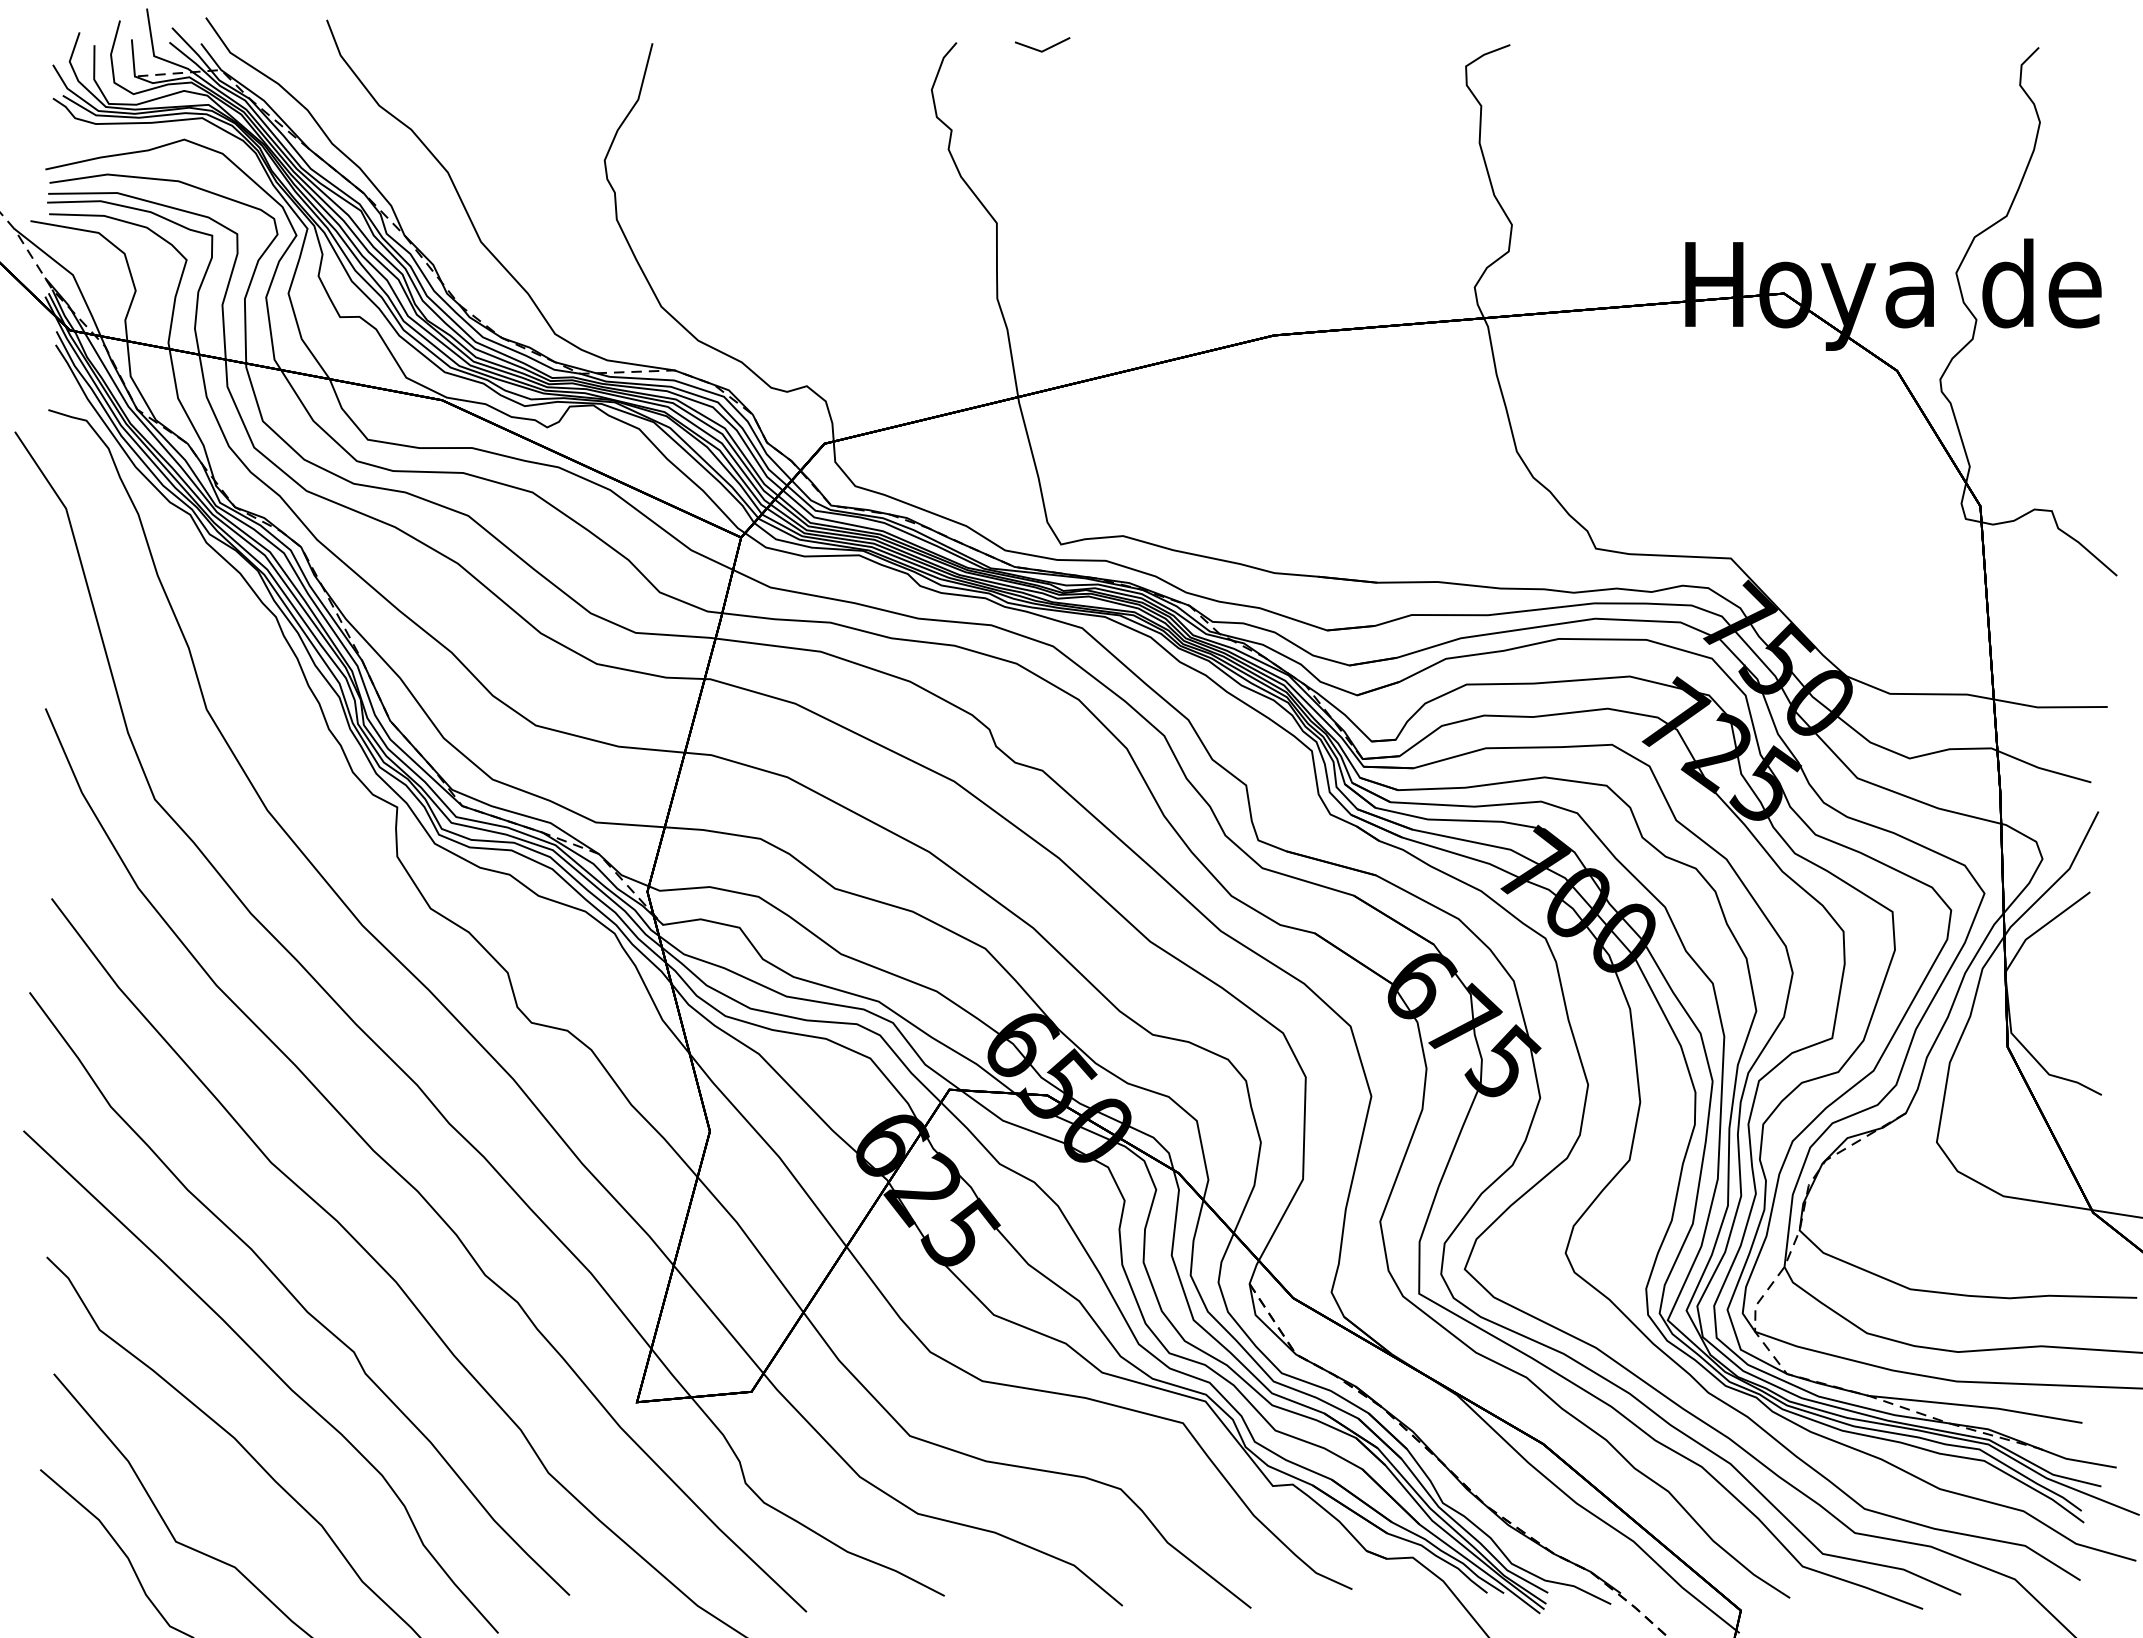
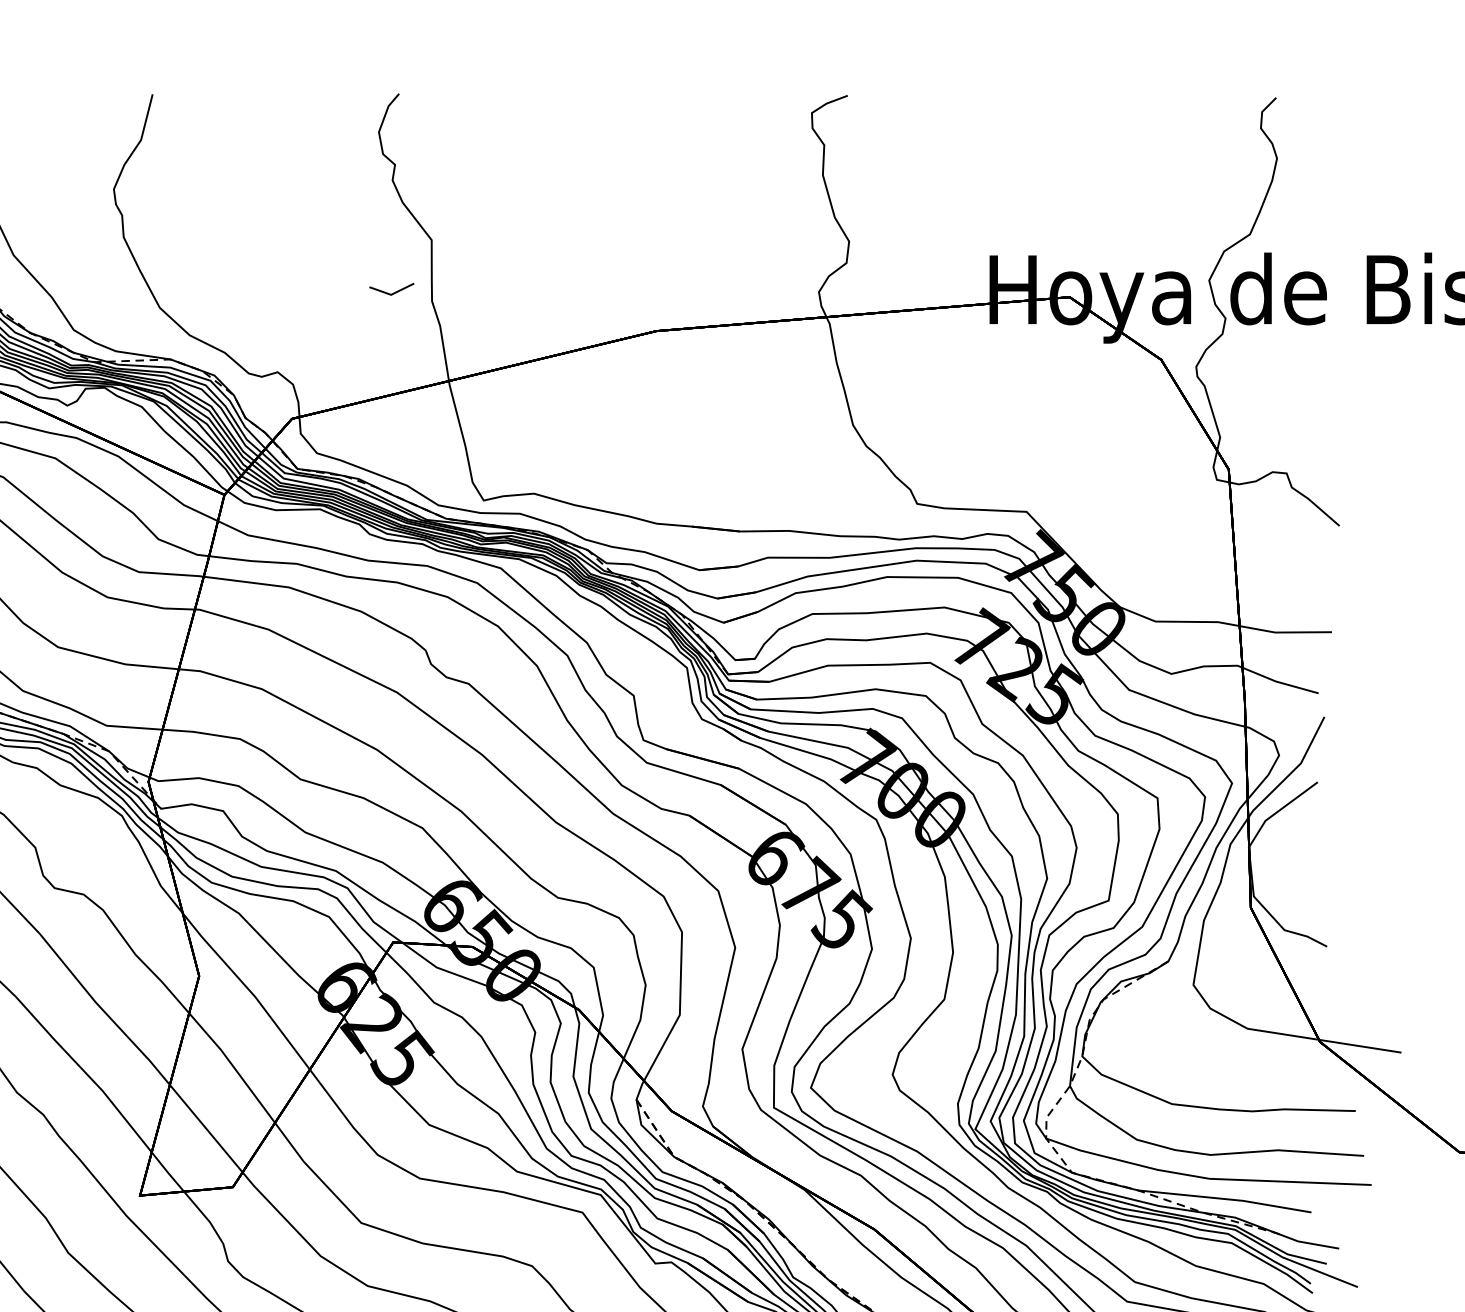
line: (1045, 48) -> (394, 292), moved

